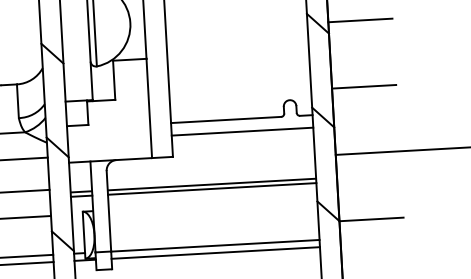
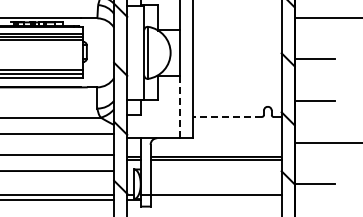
line: (149, 107) -> (179, 106), solid -> dashed
line: (226, 119) -> (227, 116), solid -> dashed
line: (241, 131) -> (236, 124), removed
line: (214, 253) -> (215, 200), removed

